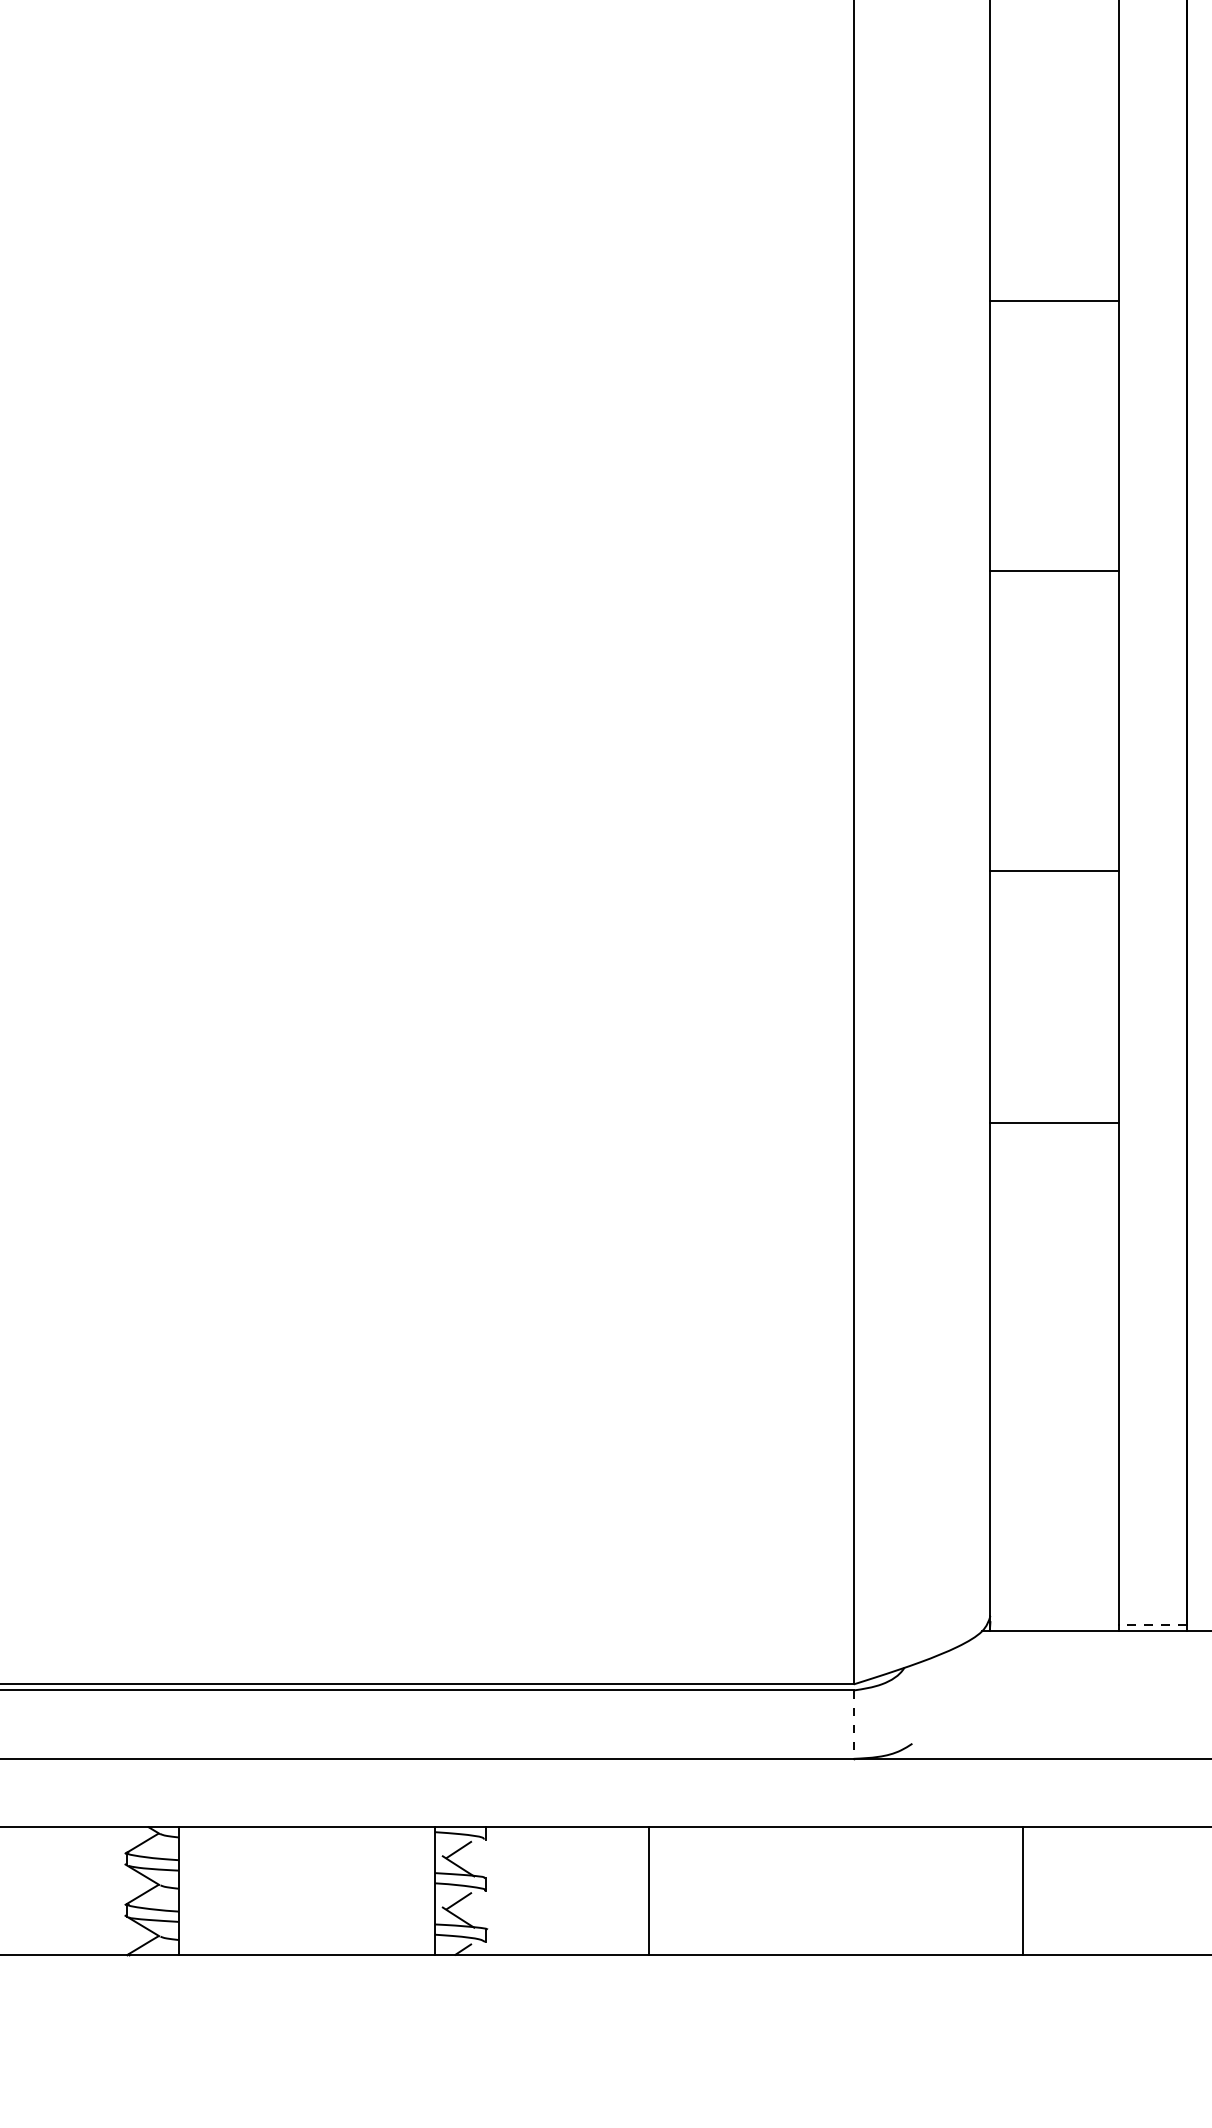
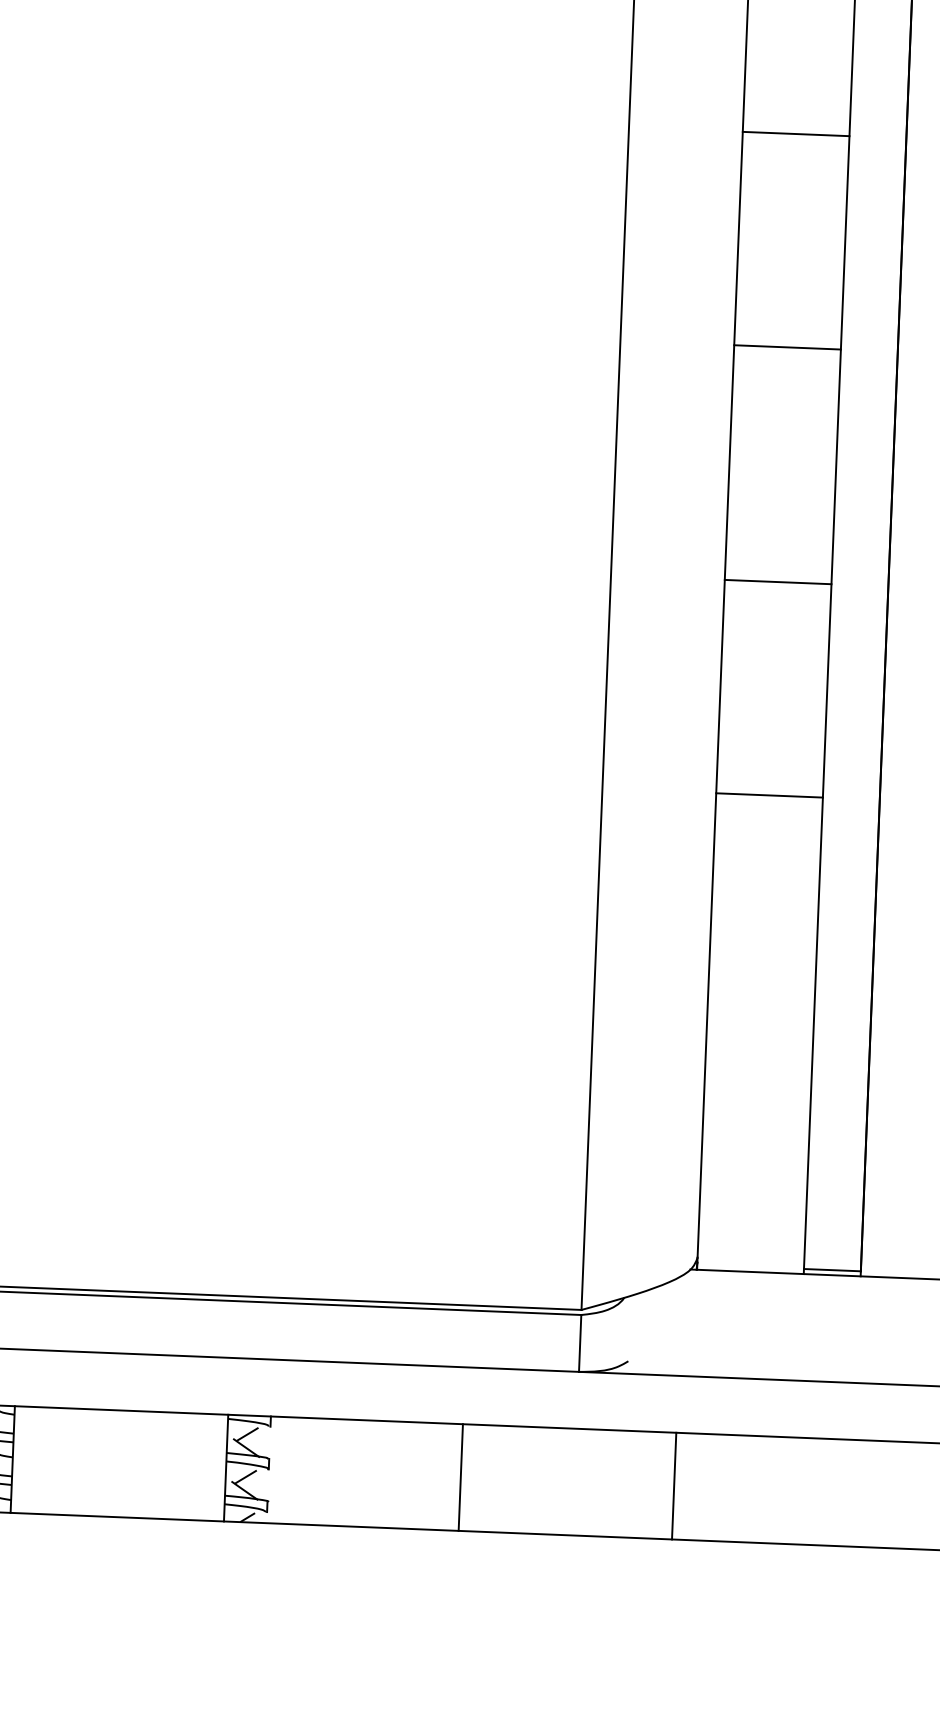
line: (1054, 301) -> (796, 134), moved
line: (1054, 570) -> (787, 347), moved
line: (1054, 870) -> (778, 581), moved
line: (1054, 1123) -> (769, 795), moved
line: (1152, 1624) -> (832, 1270), dashed -> solid
line: (853, 1725) -> (579, 1344), dashed -> solid
line: (648, 1891) -> (460, 1477), moved
line: (1023, 1891) -> (674, 1486), moved

